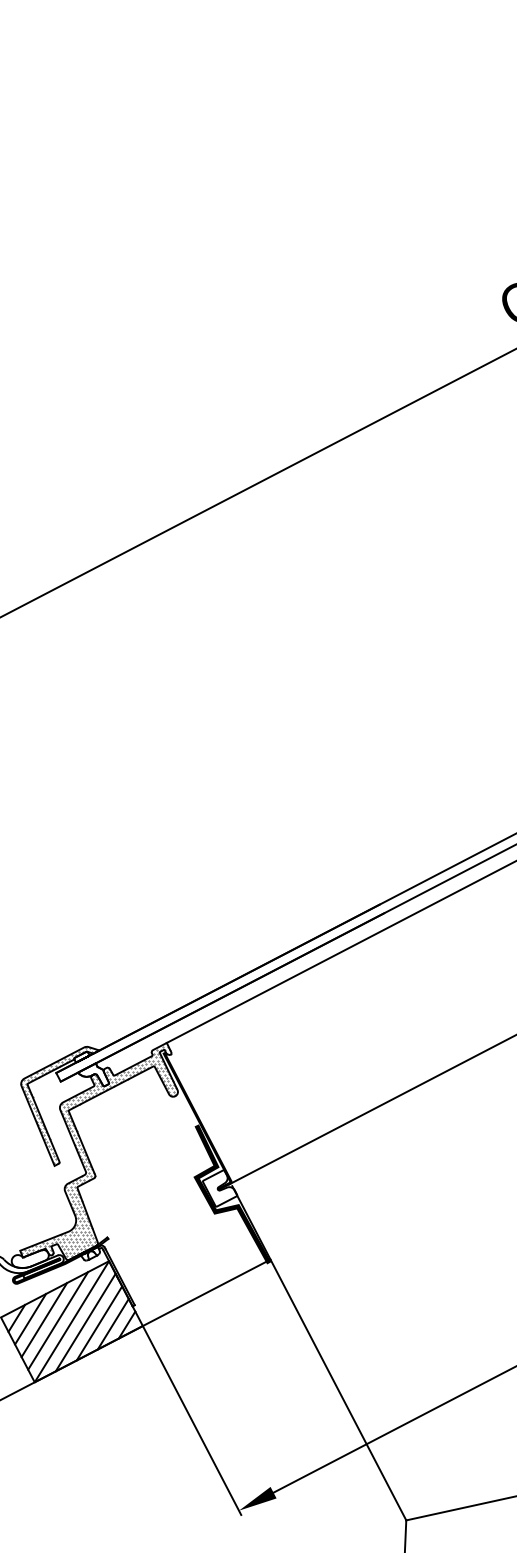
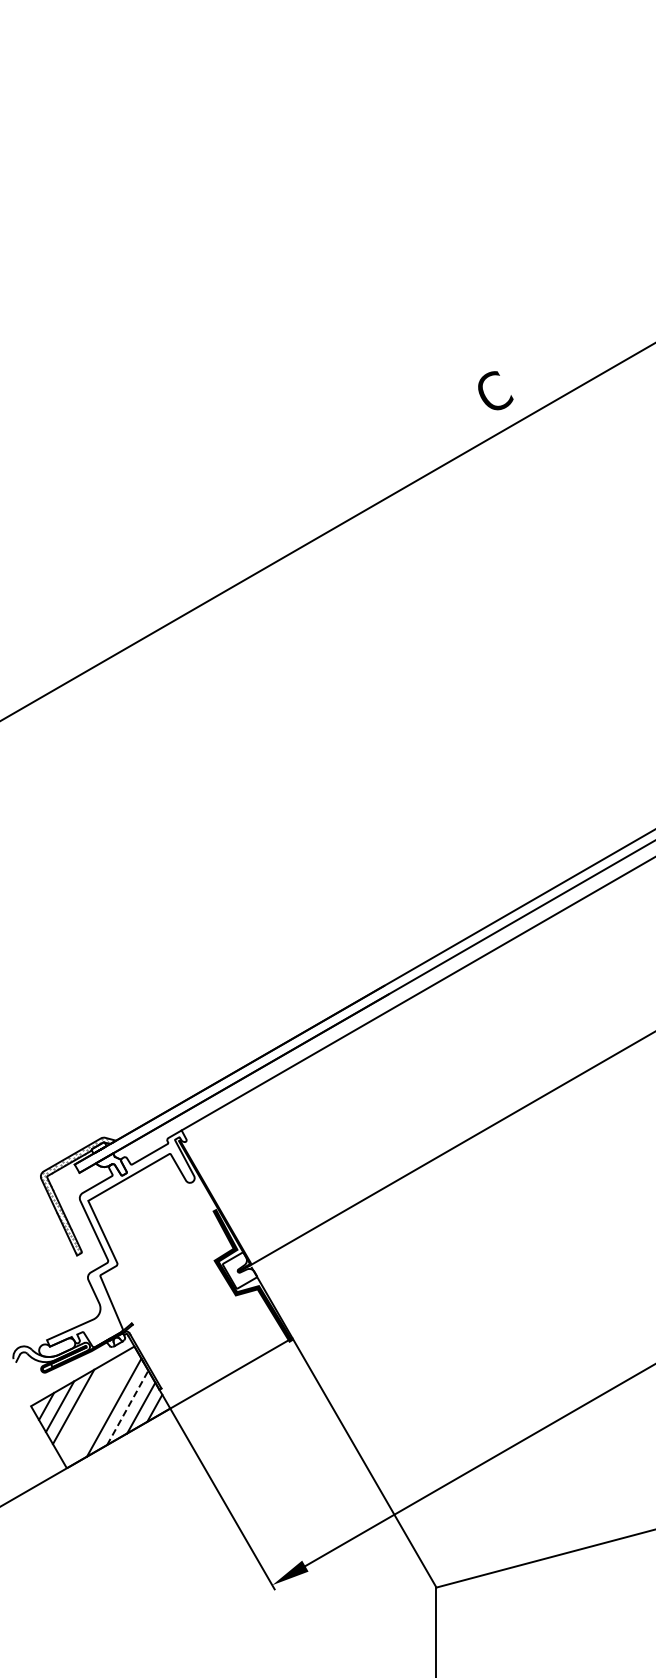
hatch: (99, 1152) -> (120, 1240), removed
line: (57, 1321) -> (86, 1407), removed
line: (71, 1321) -> (100, 1407), removed
line: (99, 1323) -> (127, 1407), solid -> dashed

